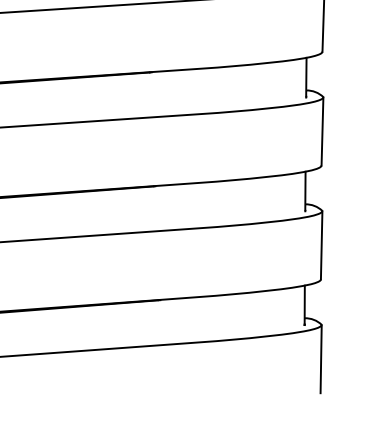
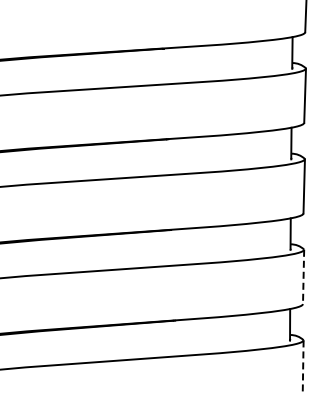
line: (321, 245) -> (303, 277), solid -> dashed
line: (321, 360) -> (303, 368), solid -> dashed

